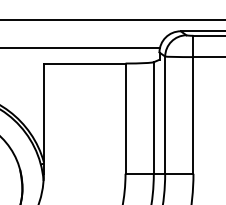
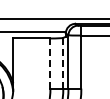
line: (125, 118) -> (50, 63), solid -> dashed
line: (154, 118) -> (63, 63), solid -> dashed

